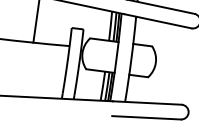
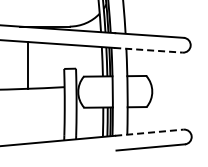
line: (157, 21) -> (148, 50), solid -> dashed
line: (147, 102) -> (149, 132), solid -> dashed

